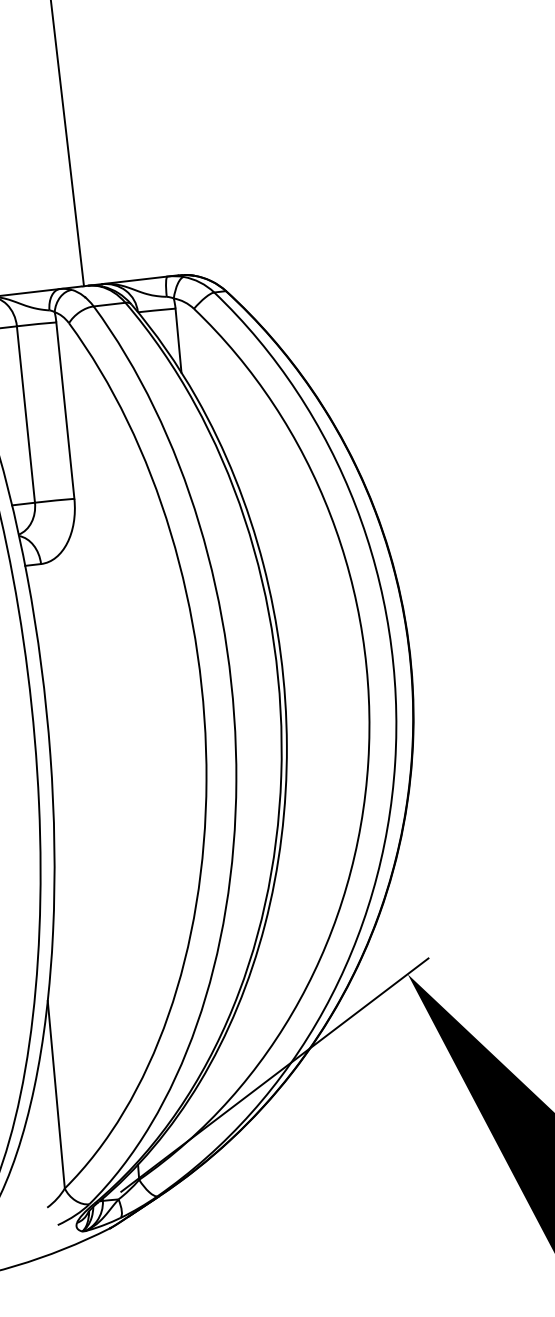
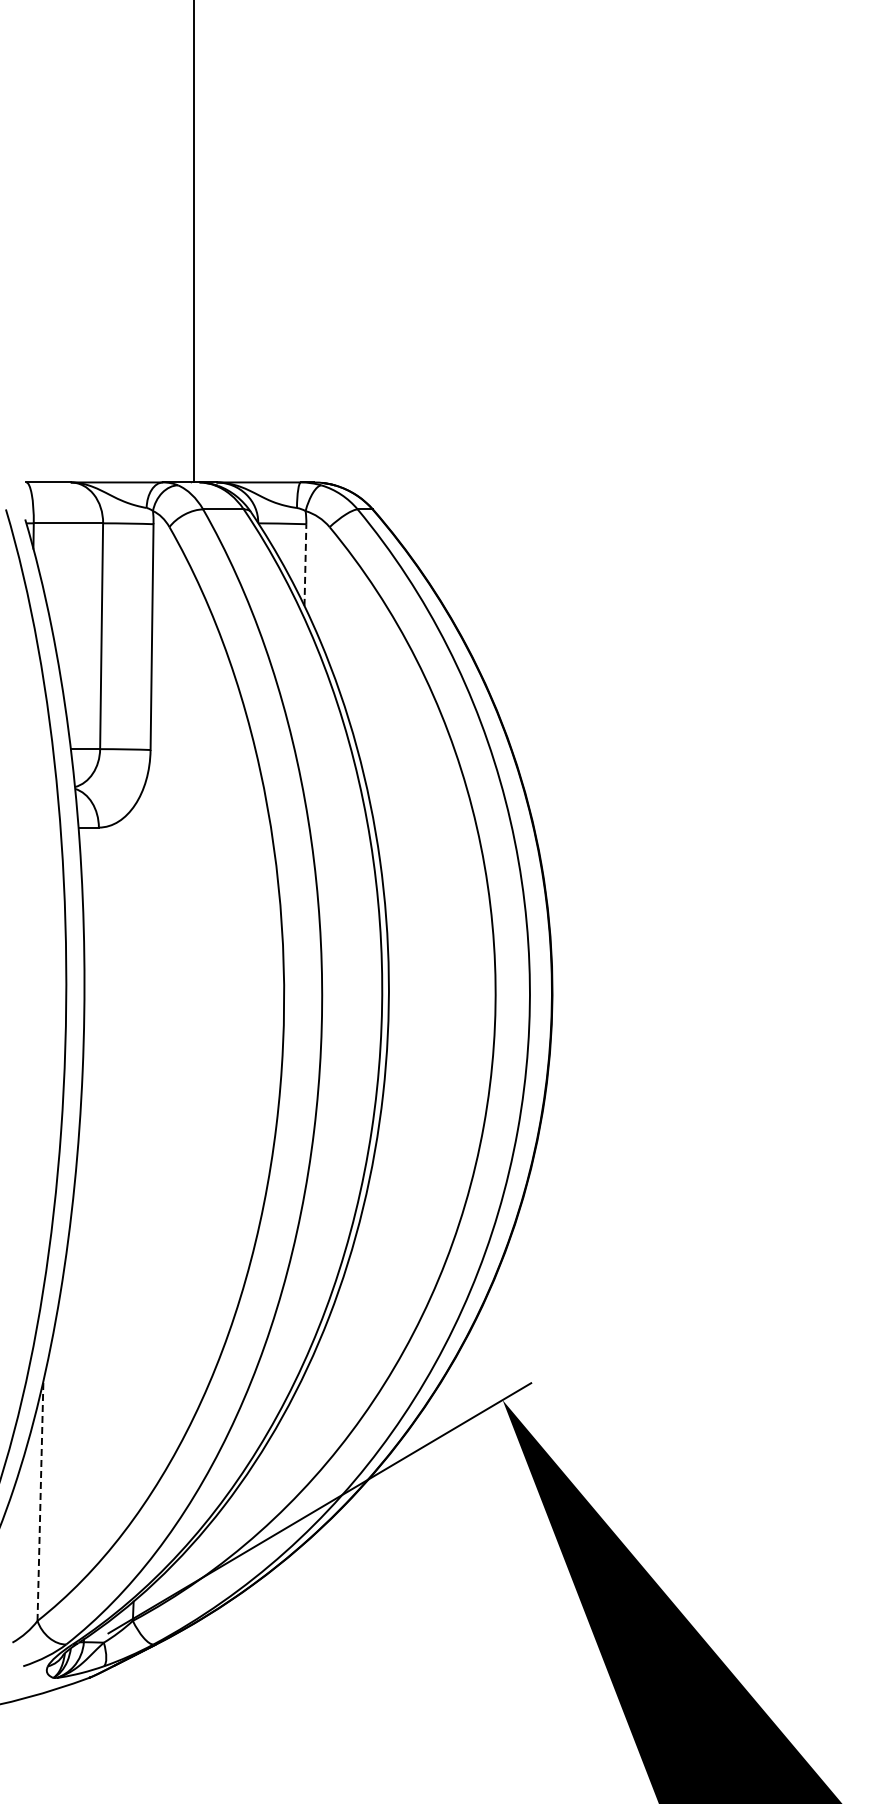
line: (178, 340) -> (305, 565), solid -> dashed
line: (56, 1095) -> (40, 1501), solid -> dashed

